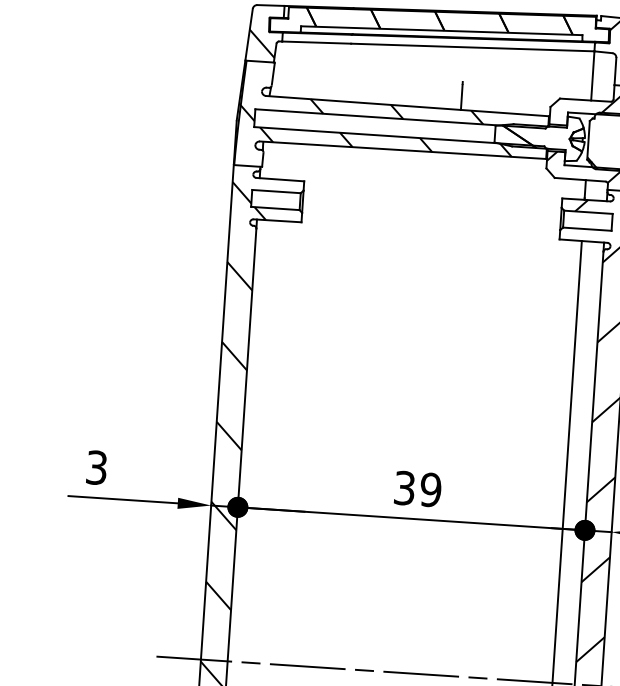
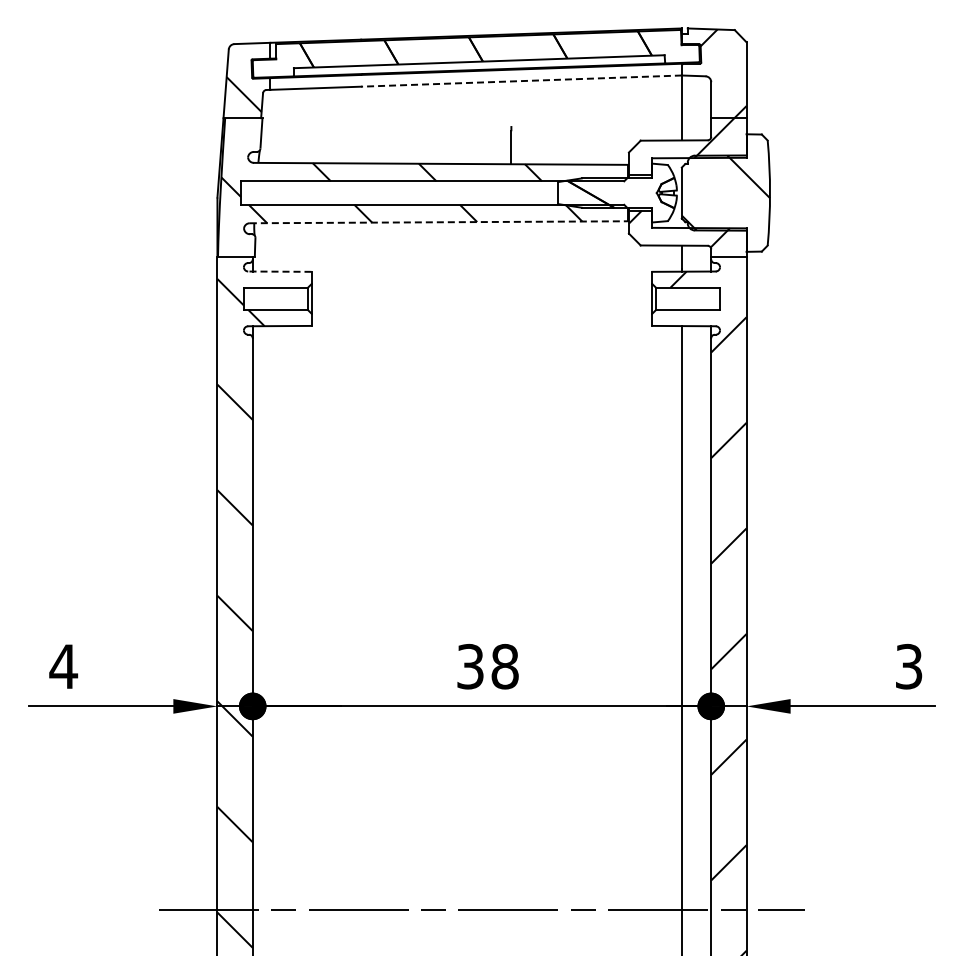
line: (472, 47) -> (521, 81), solid -> dashed
line: (402, 150) -> (438, 222), solid -> dashed
line: (280, 179) -> (279, 271), solid -> dashed
text: (96, 467) -> (63, 666), 3 -> 4
text: (430, 489) -> (504, 666), 39 -> 38

